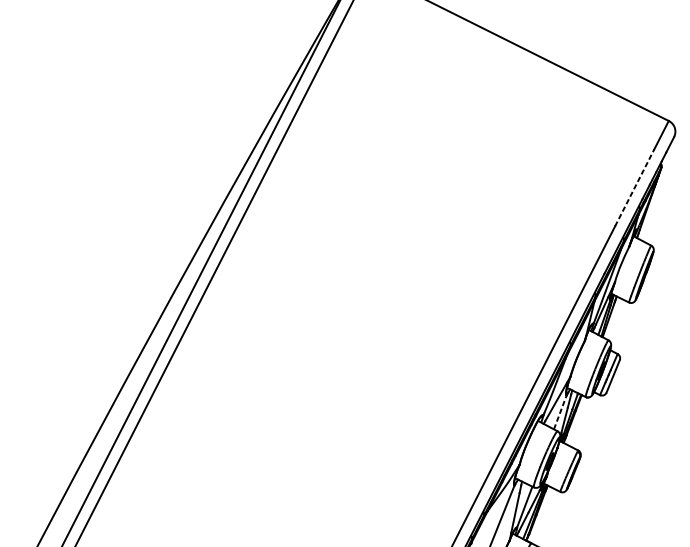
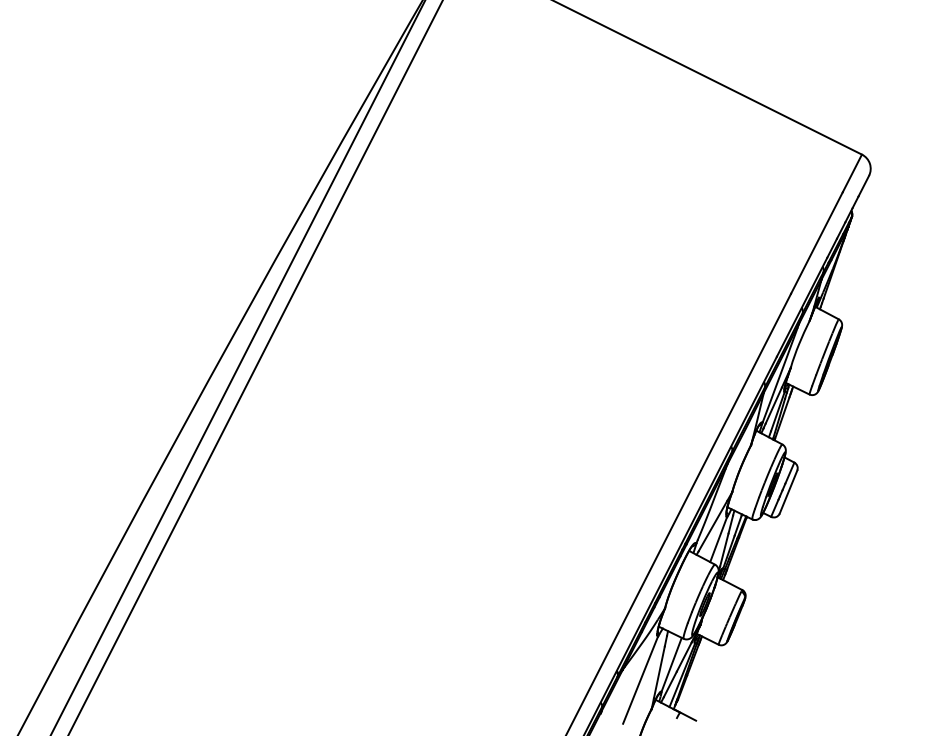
line: (635, 187) -> (817, 242), dashed -> solid
line: (560, 412) -> (718, 539), dashed -> solid

